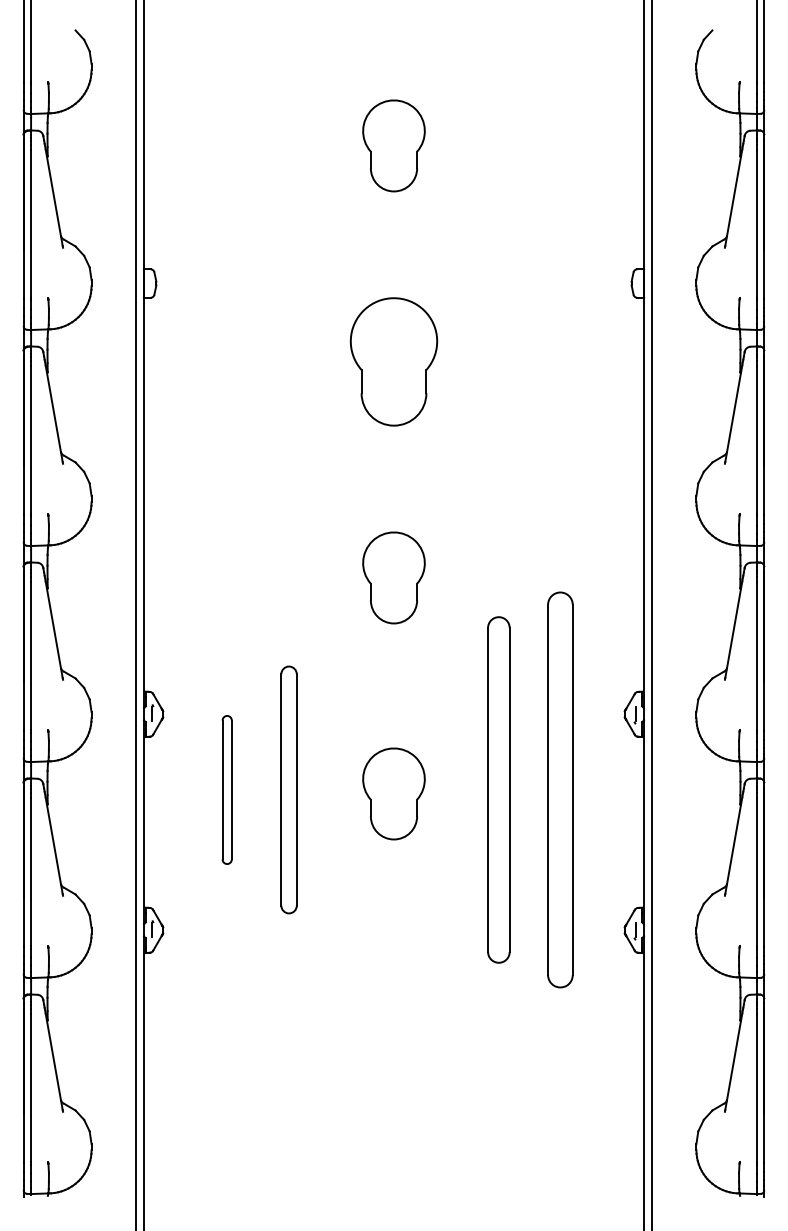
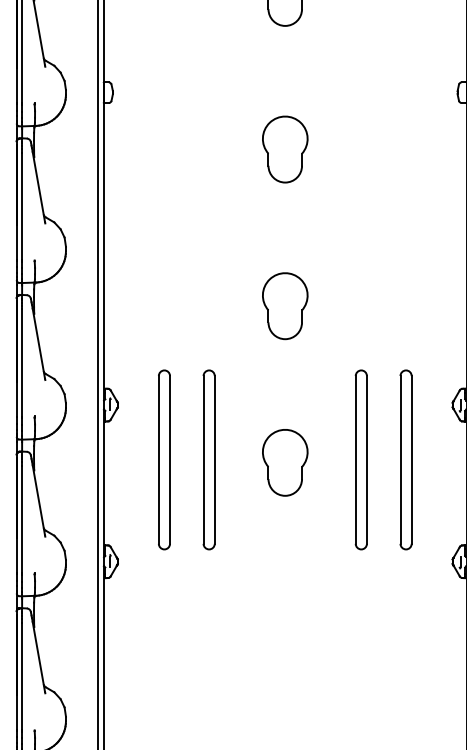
part: (393, 361) -> (284, 149), size x0.71
part: (226, 789) -> (163, 459), size x1.67
part: (498, 789) -> (361, 459), size x0.71
part: (560, 789) -> (405, 459), size x0.62

